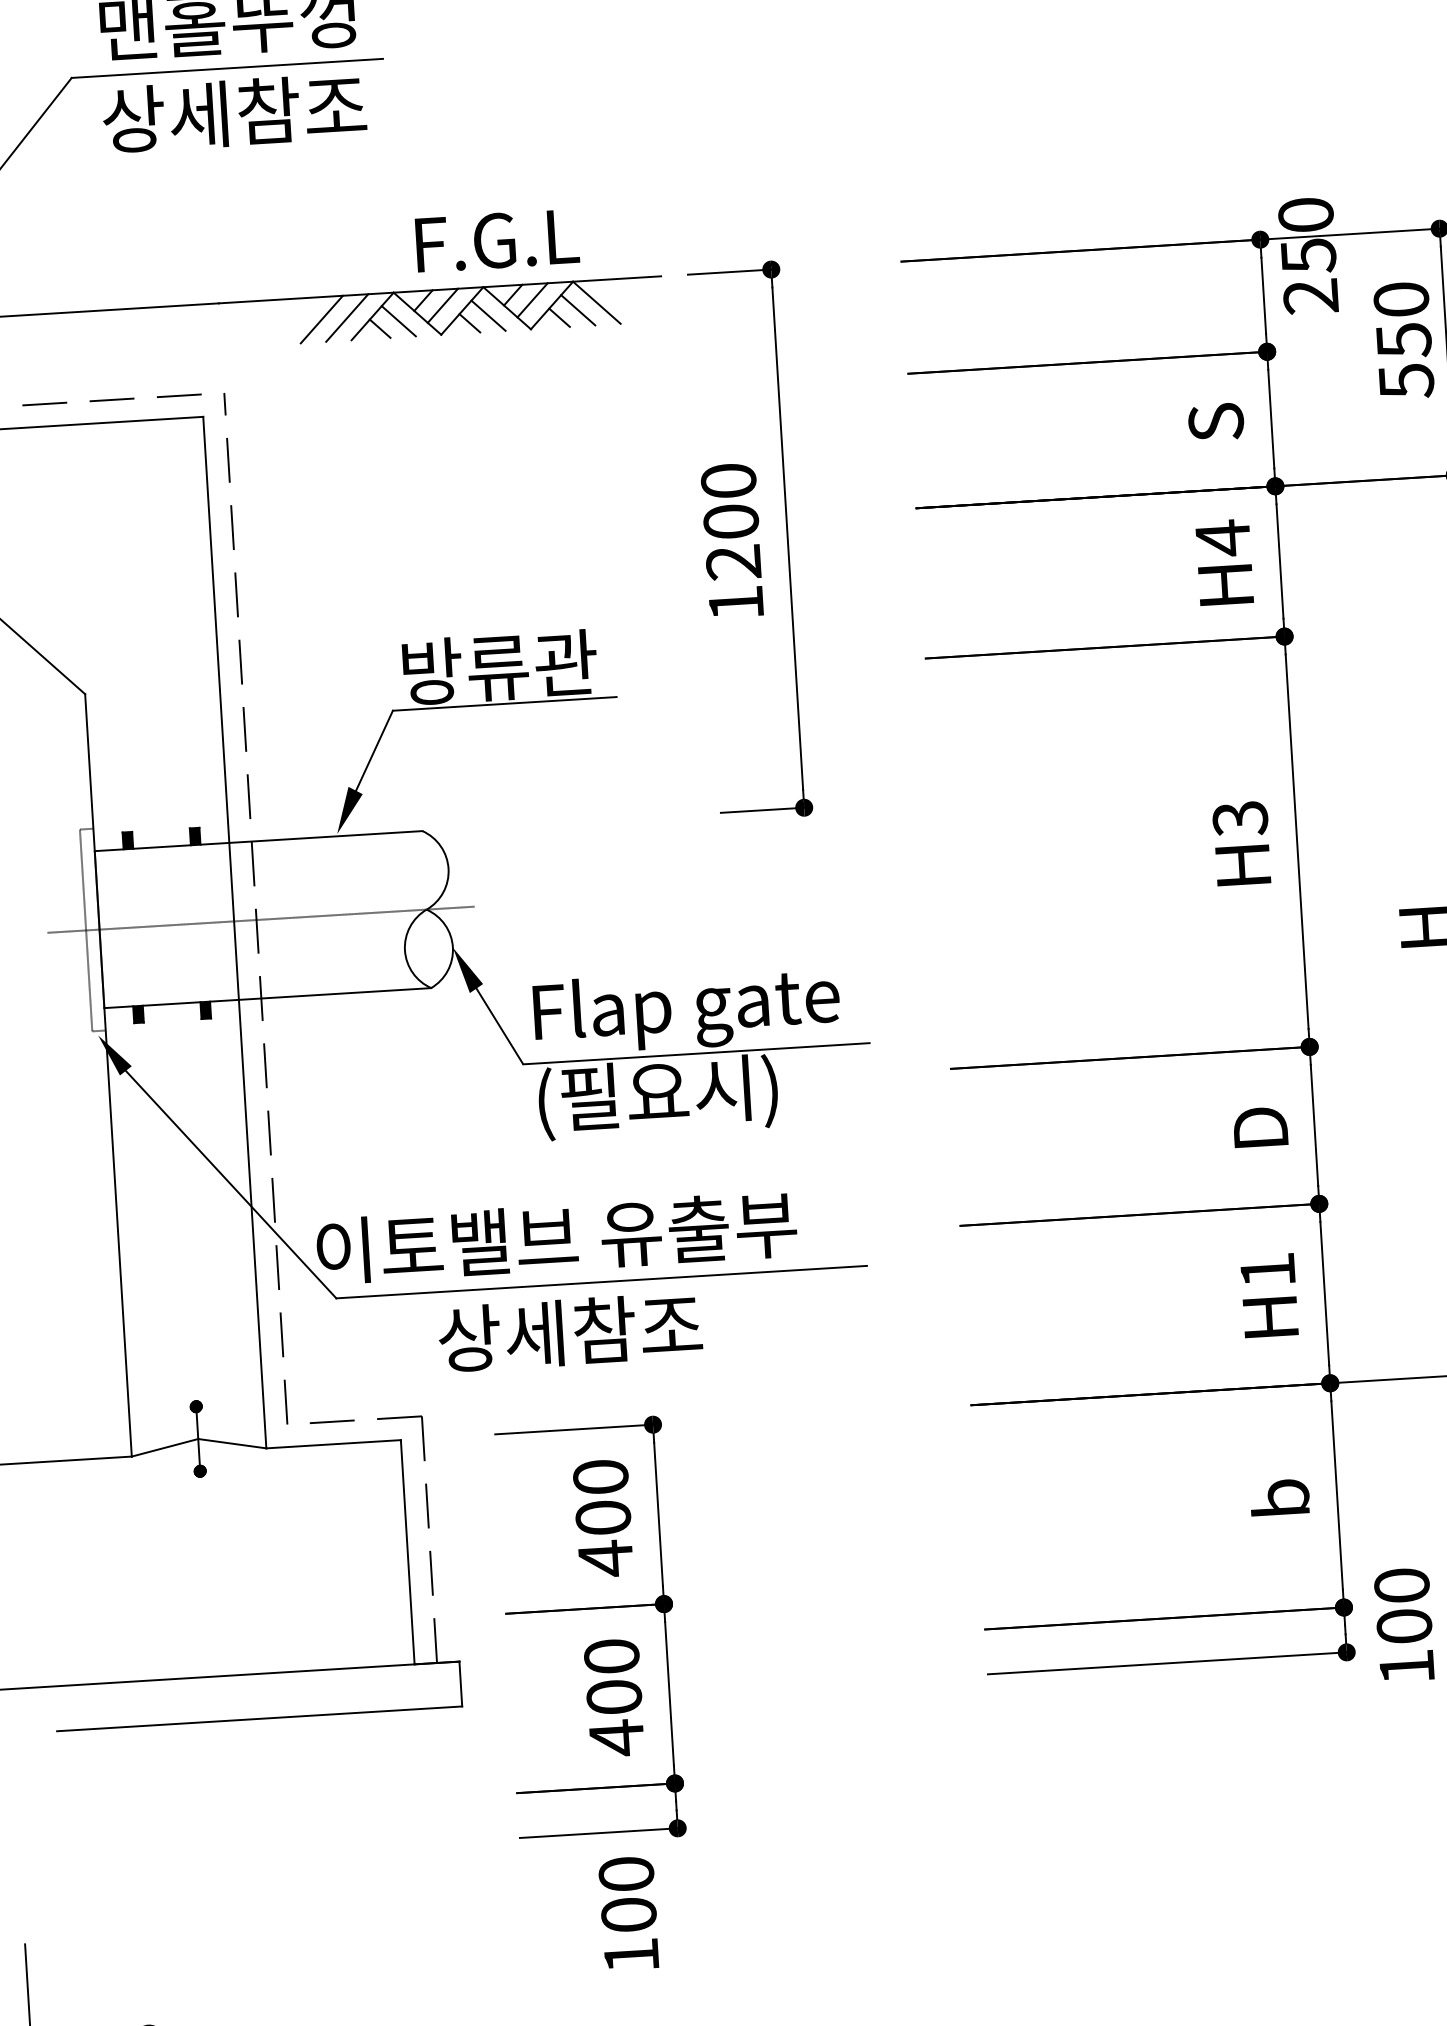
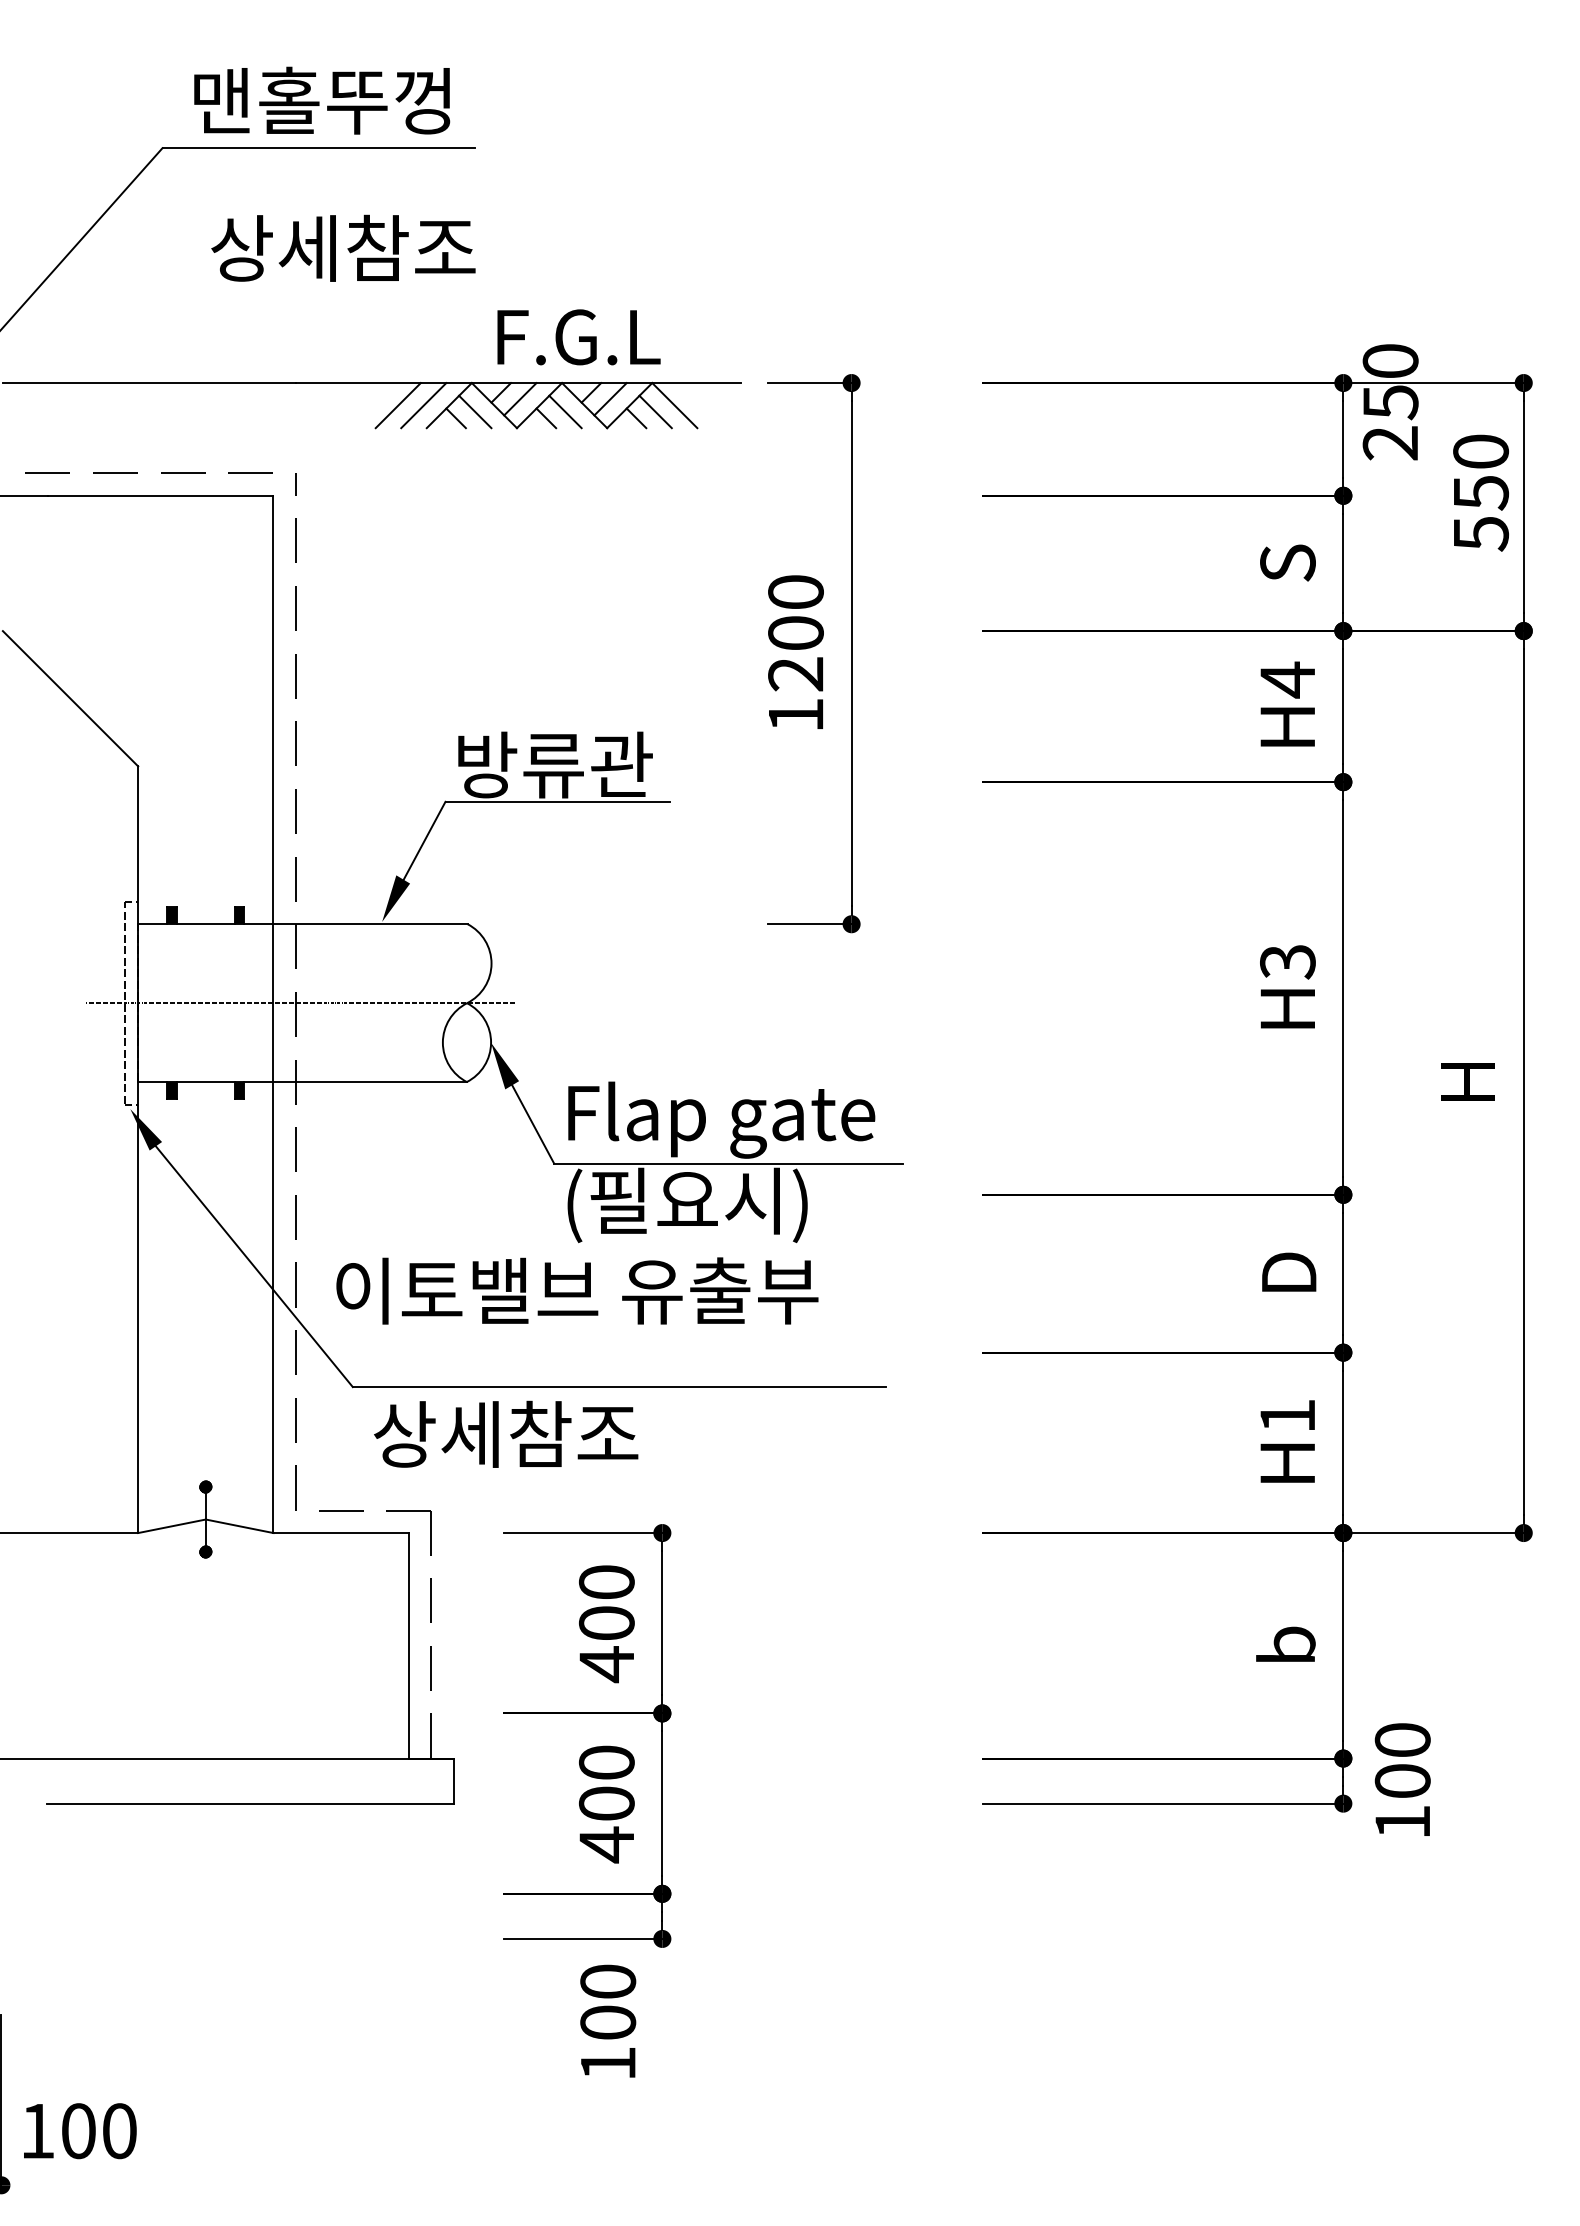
text: (234, 112) -> (343, 247), moved
text: (556, 1237) -> (577, 1290), moved
text: (570, 1331) -> (506, 1433), moved

